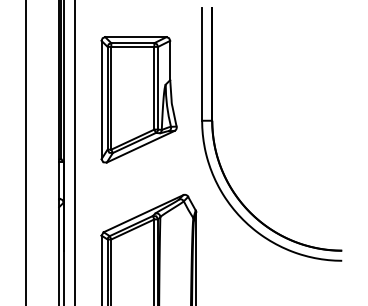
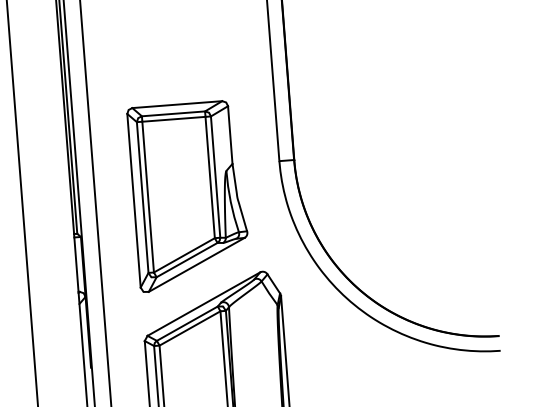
part: (138, 99) -> (188, 195), moved

